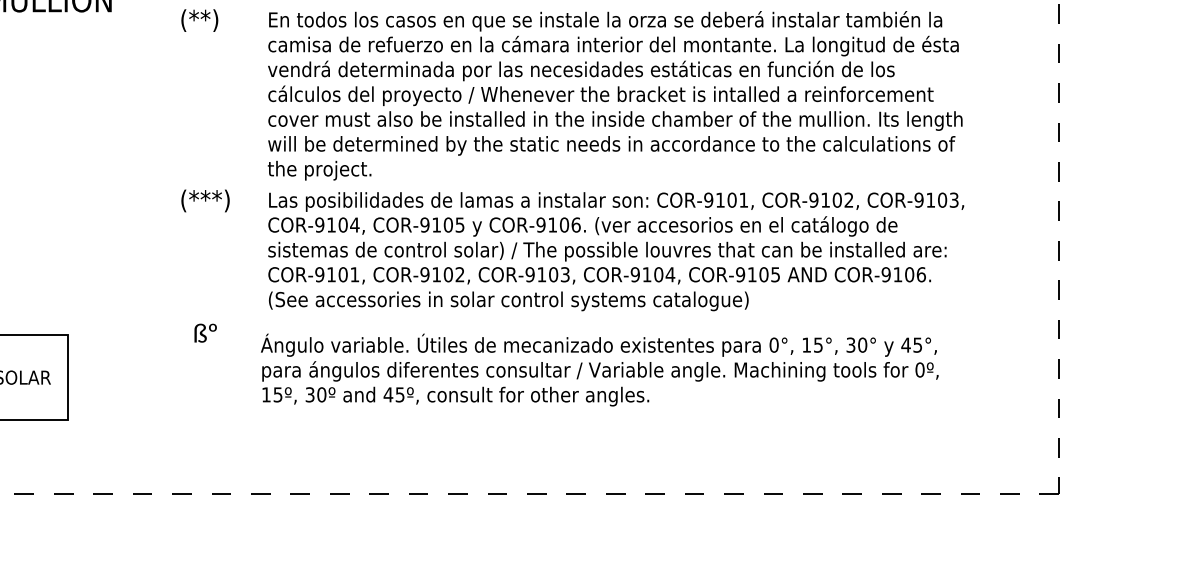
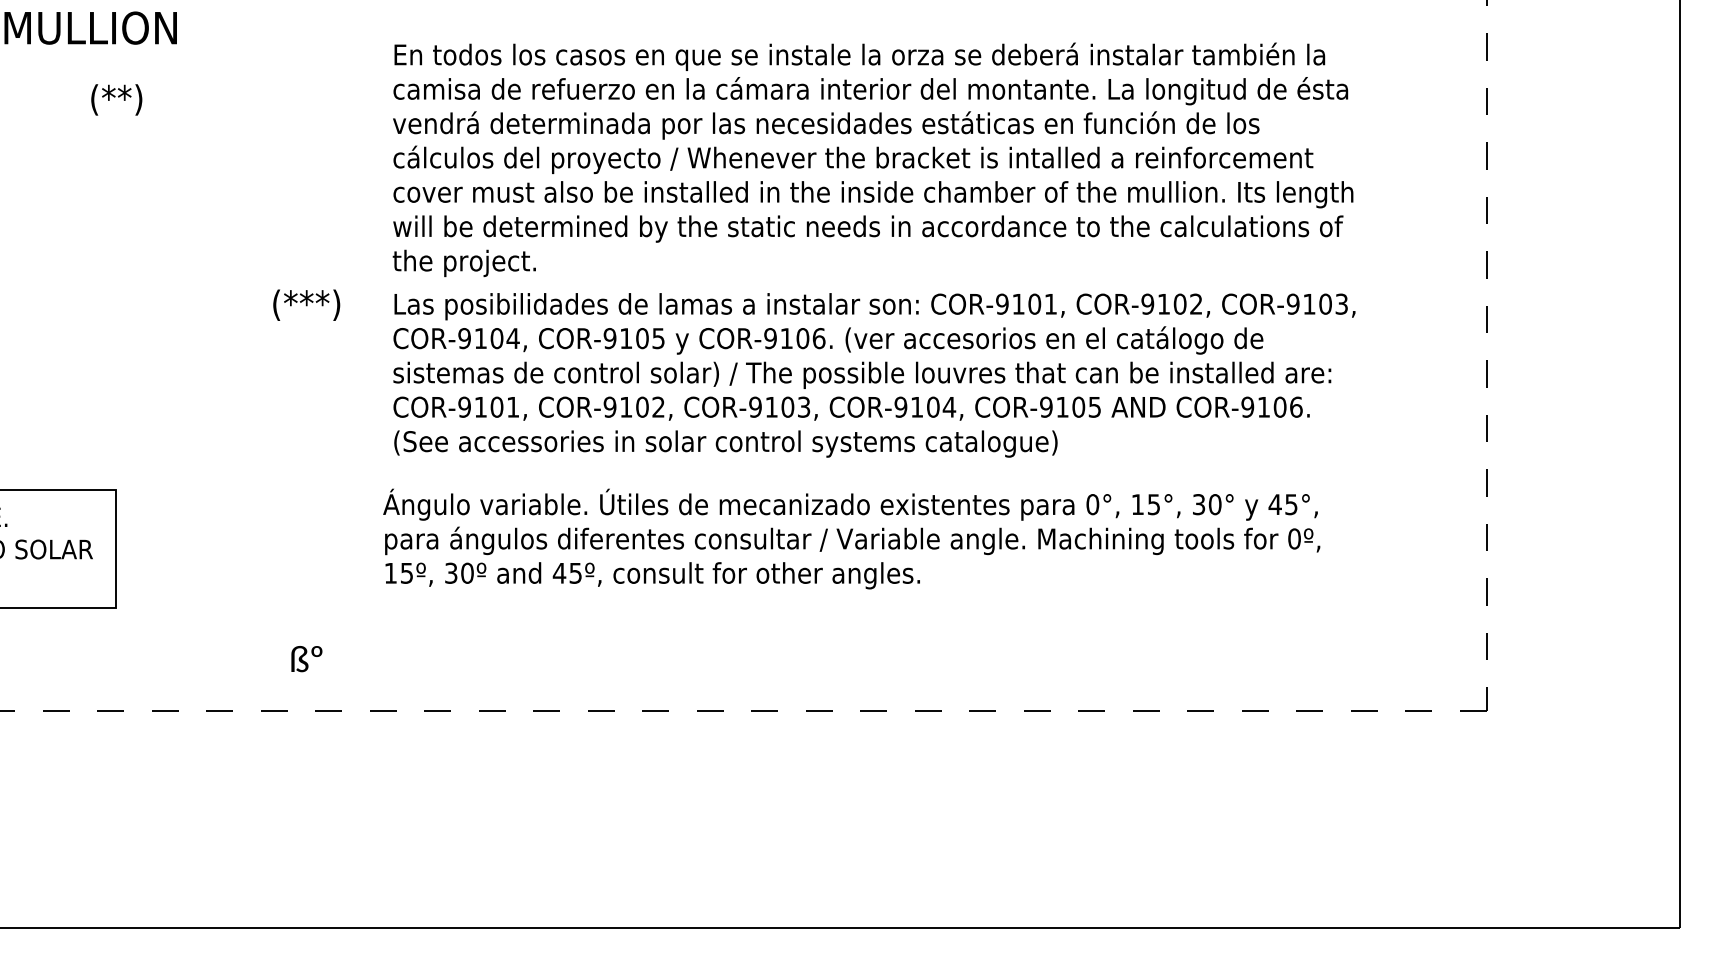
text: (199, 20) -> (116, 99), moved
text: (205, 333) -> (306, 659), moved

